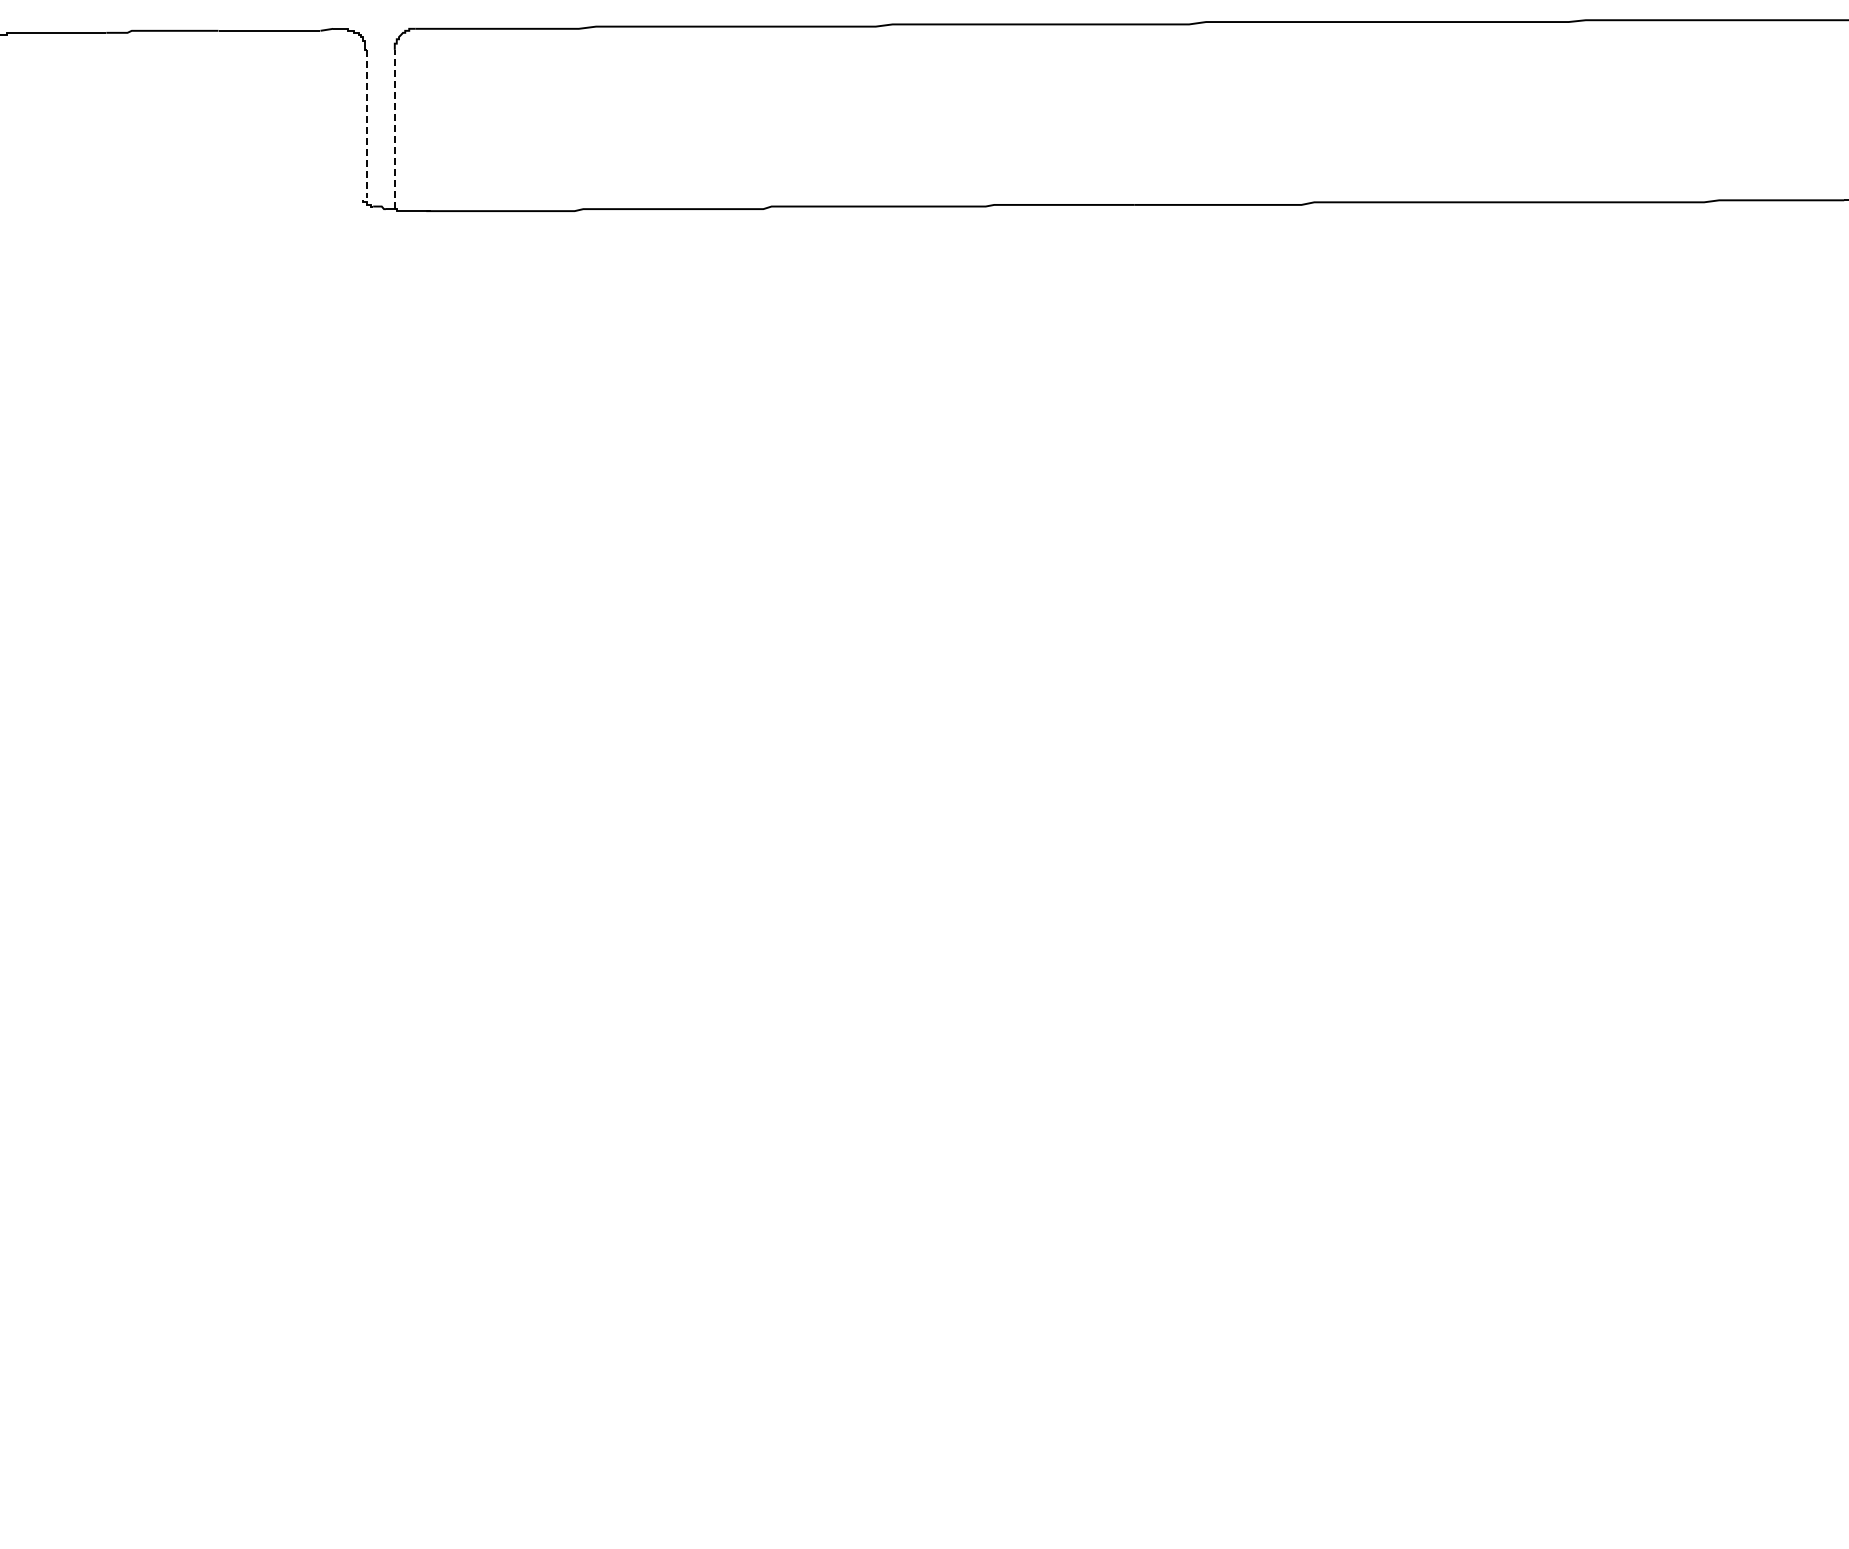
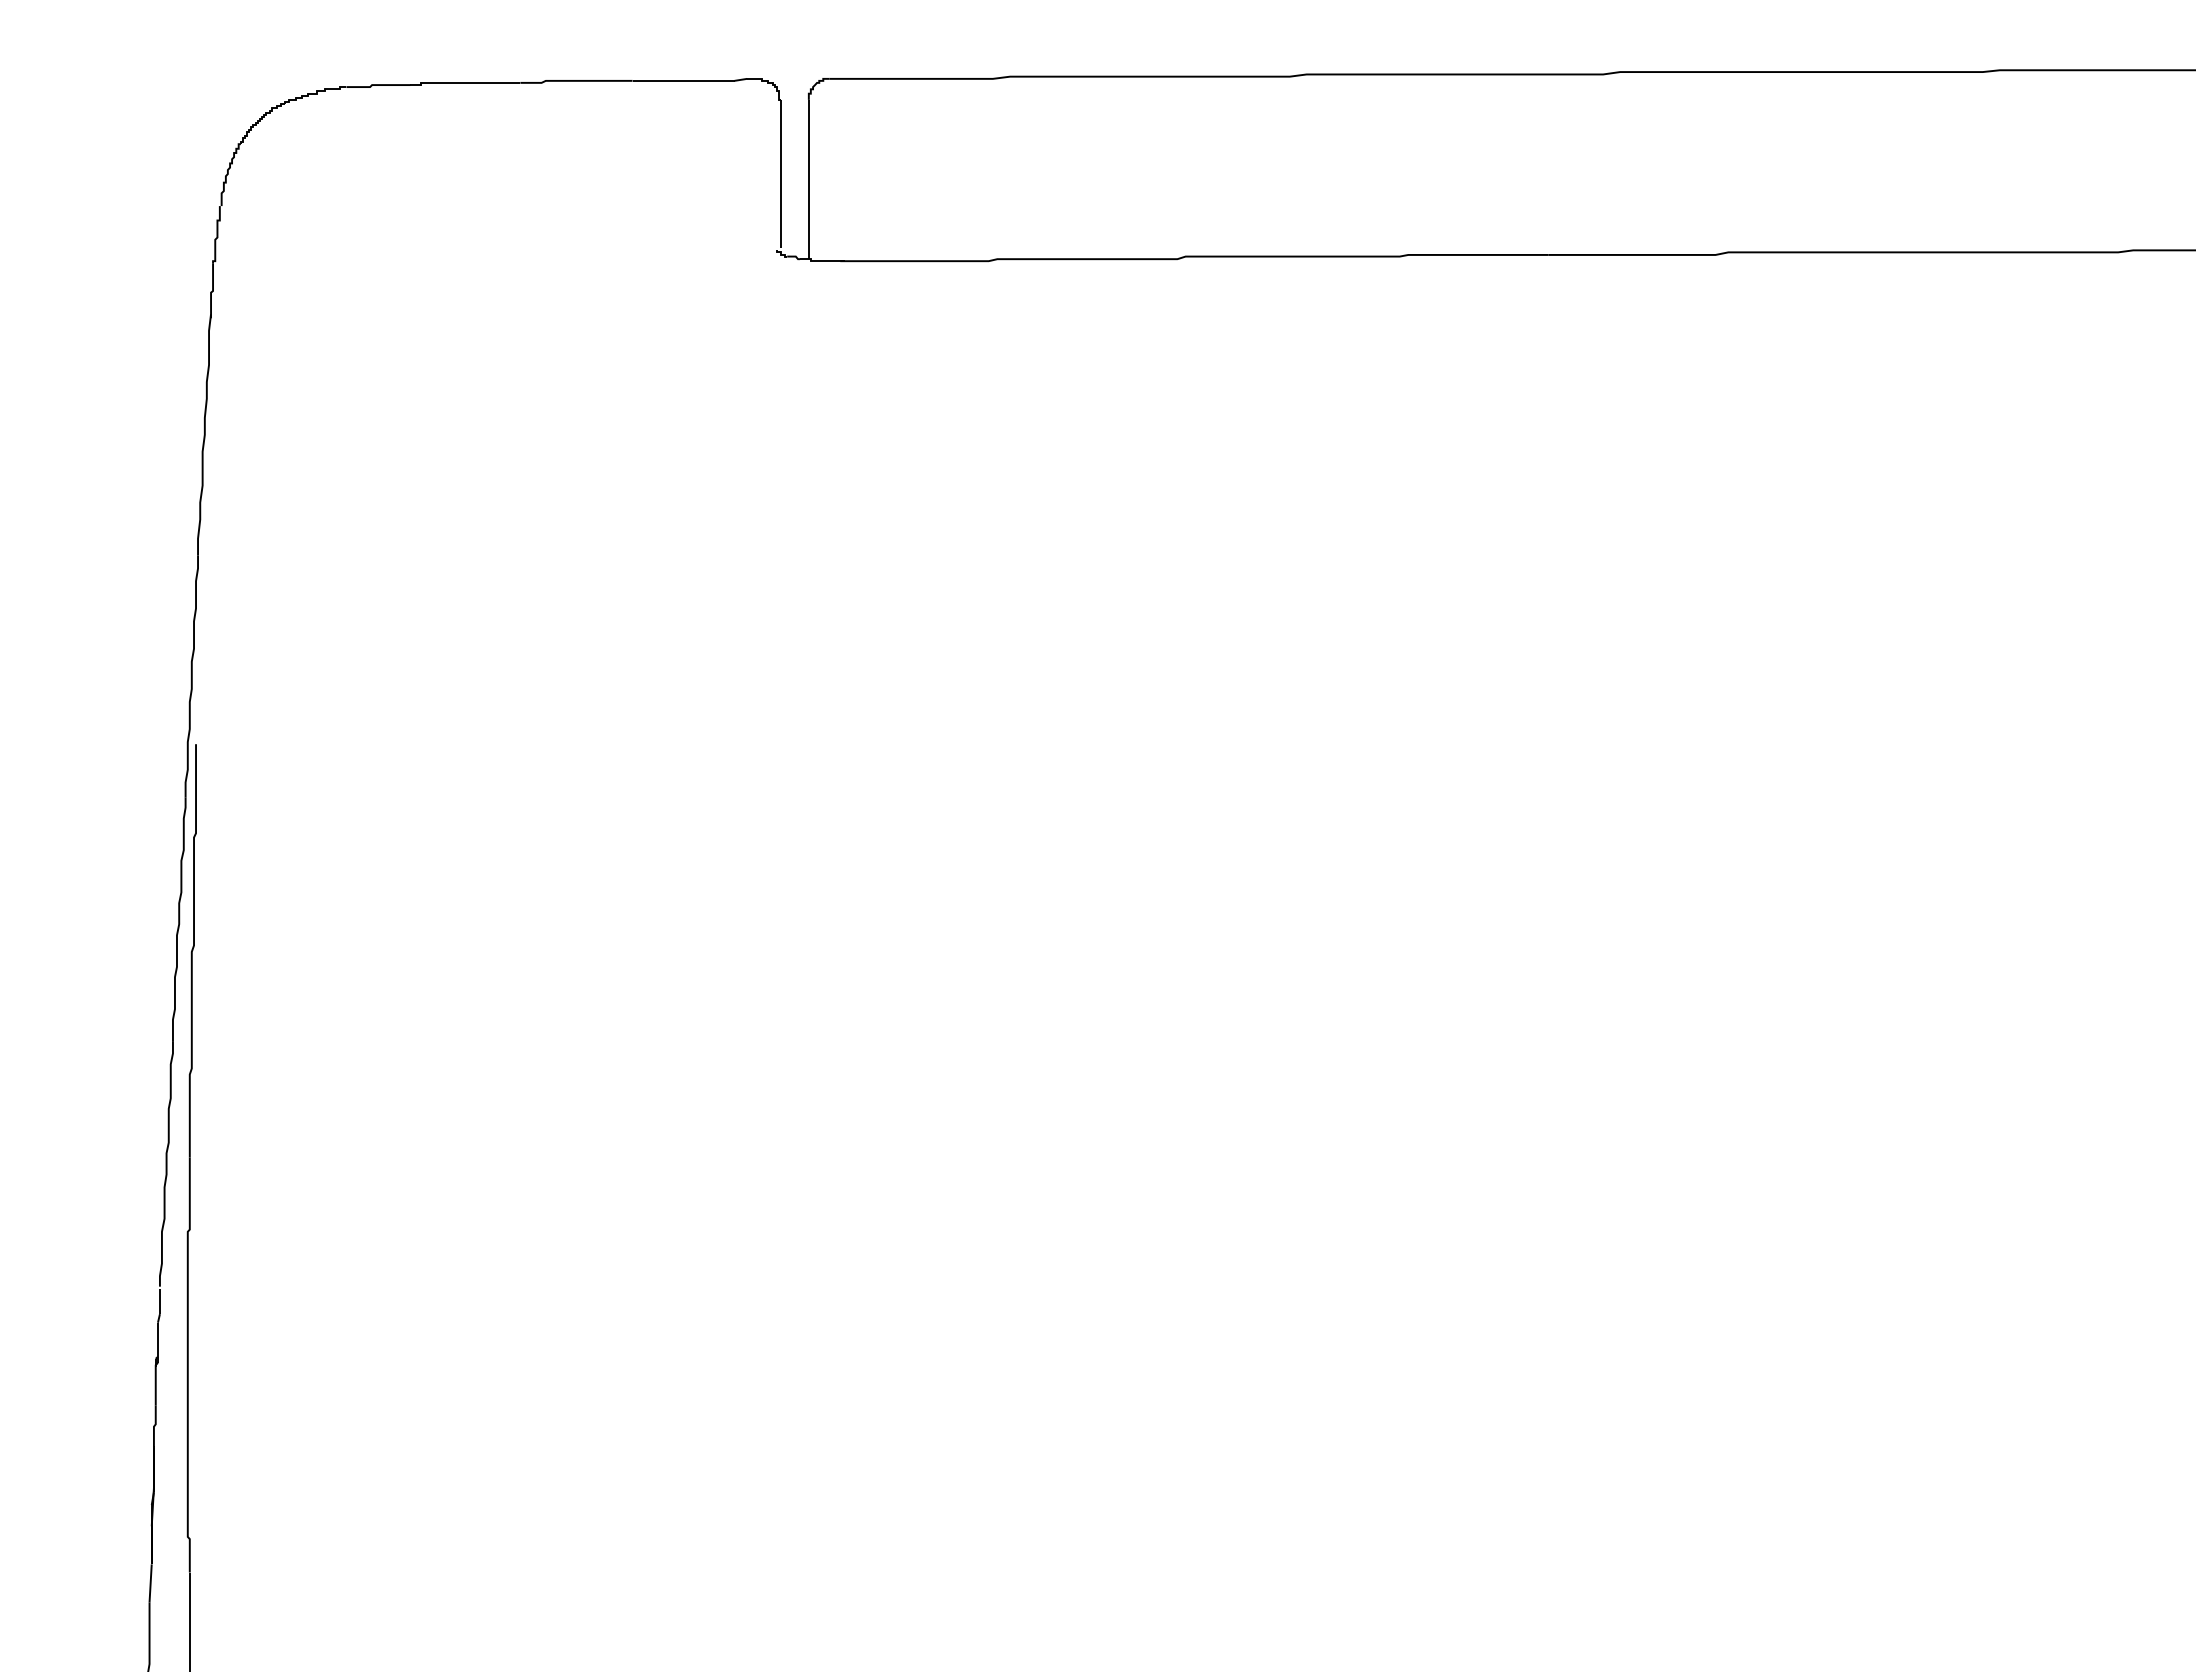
line: (366, 124) -> (780, 174), dashed -> solid
line: (394, 129) -> (808, 179), dashed -> solid

